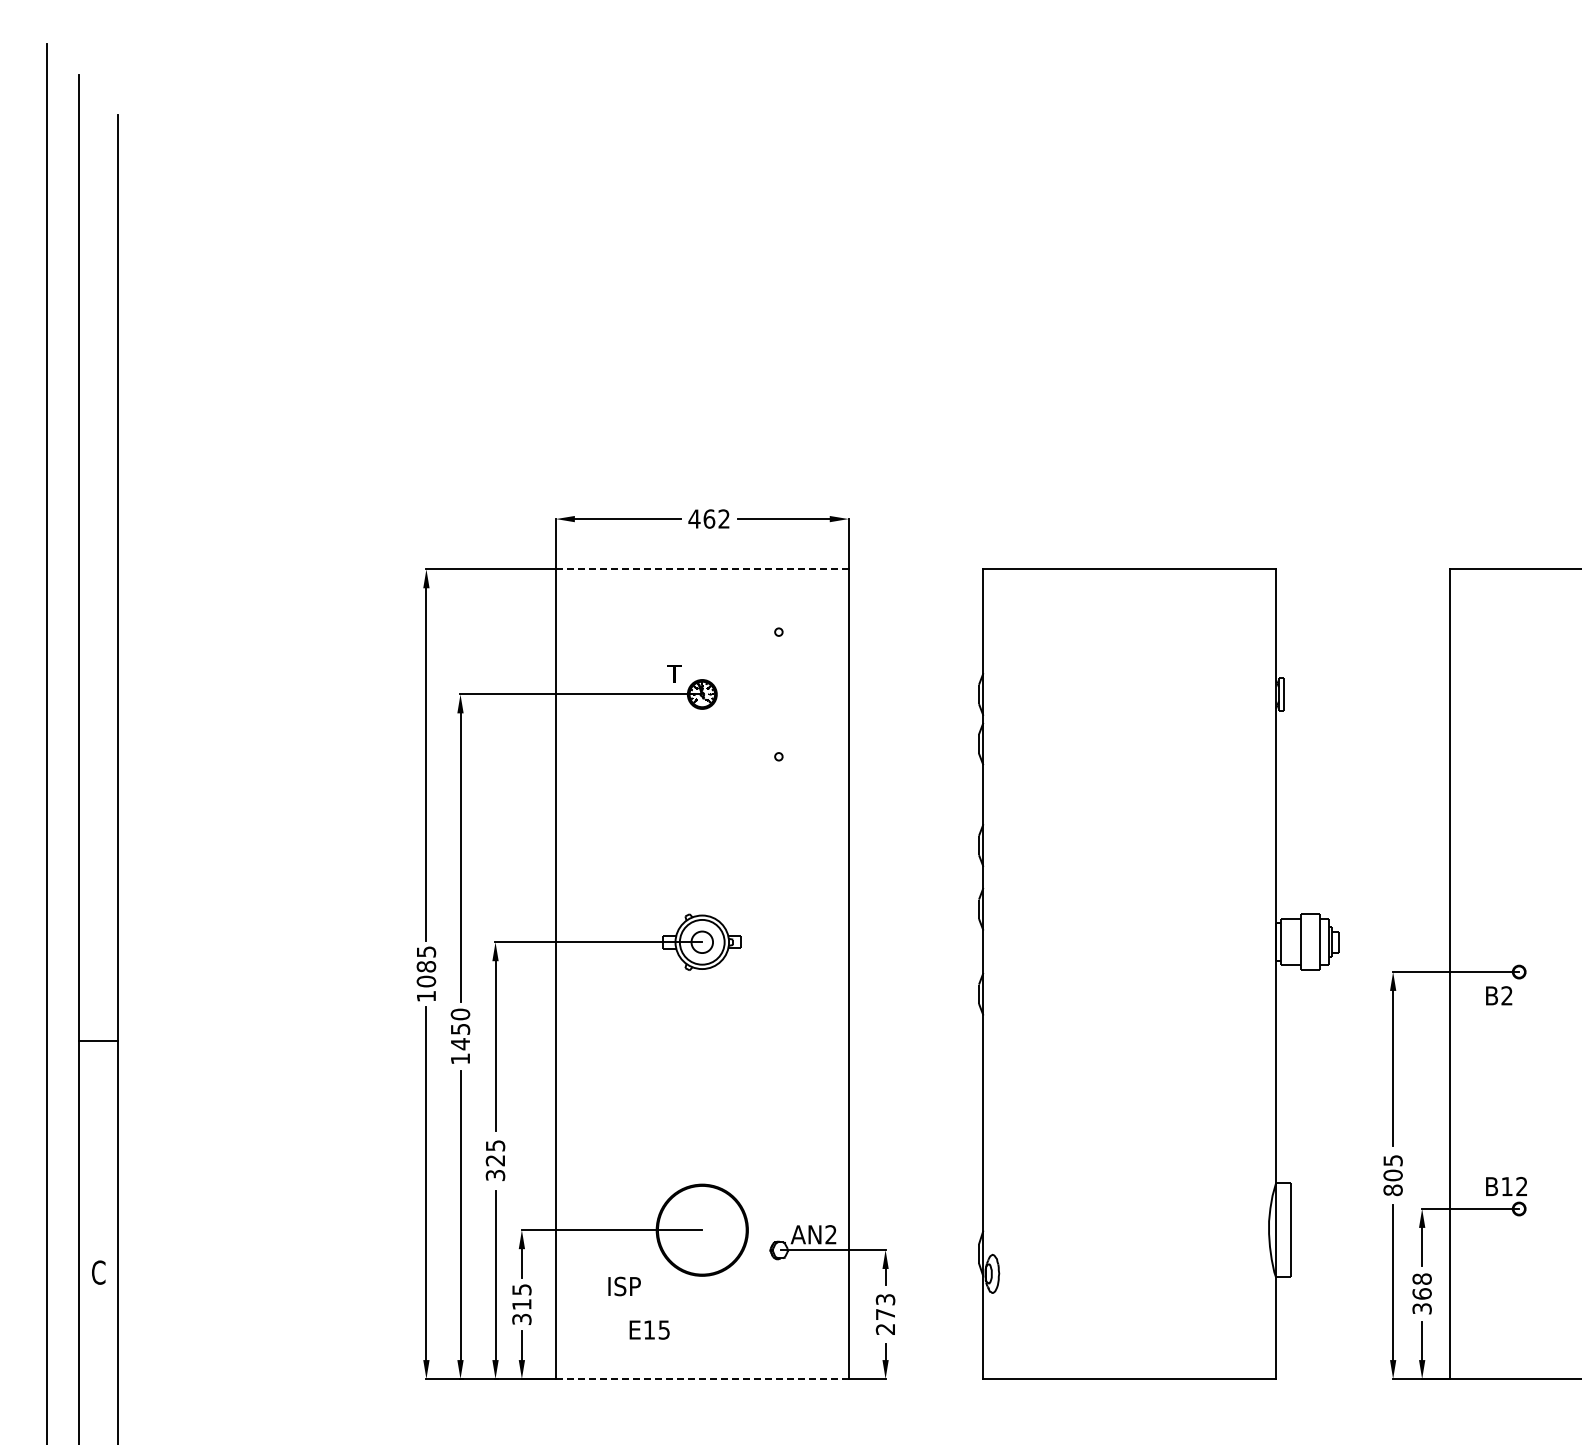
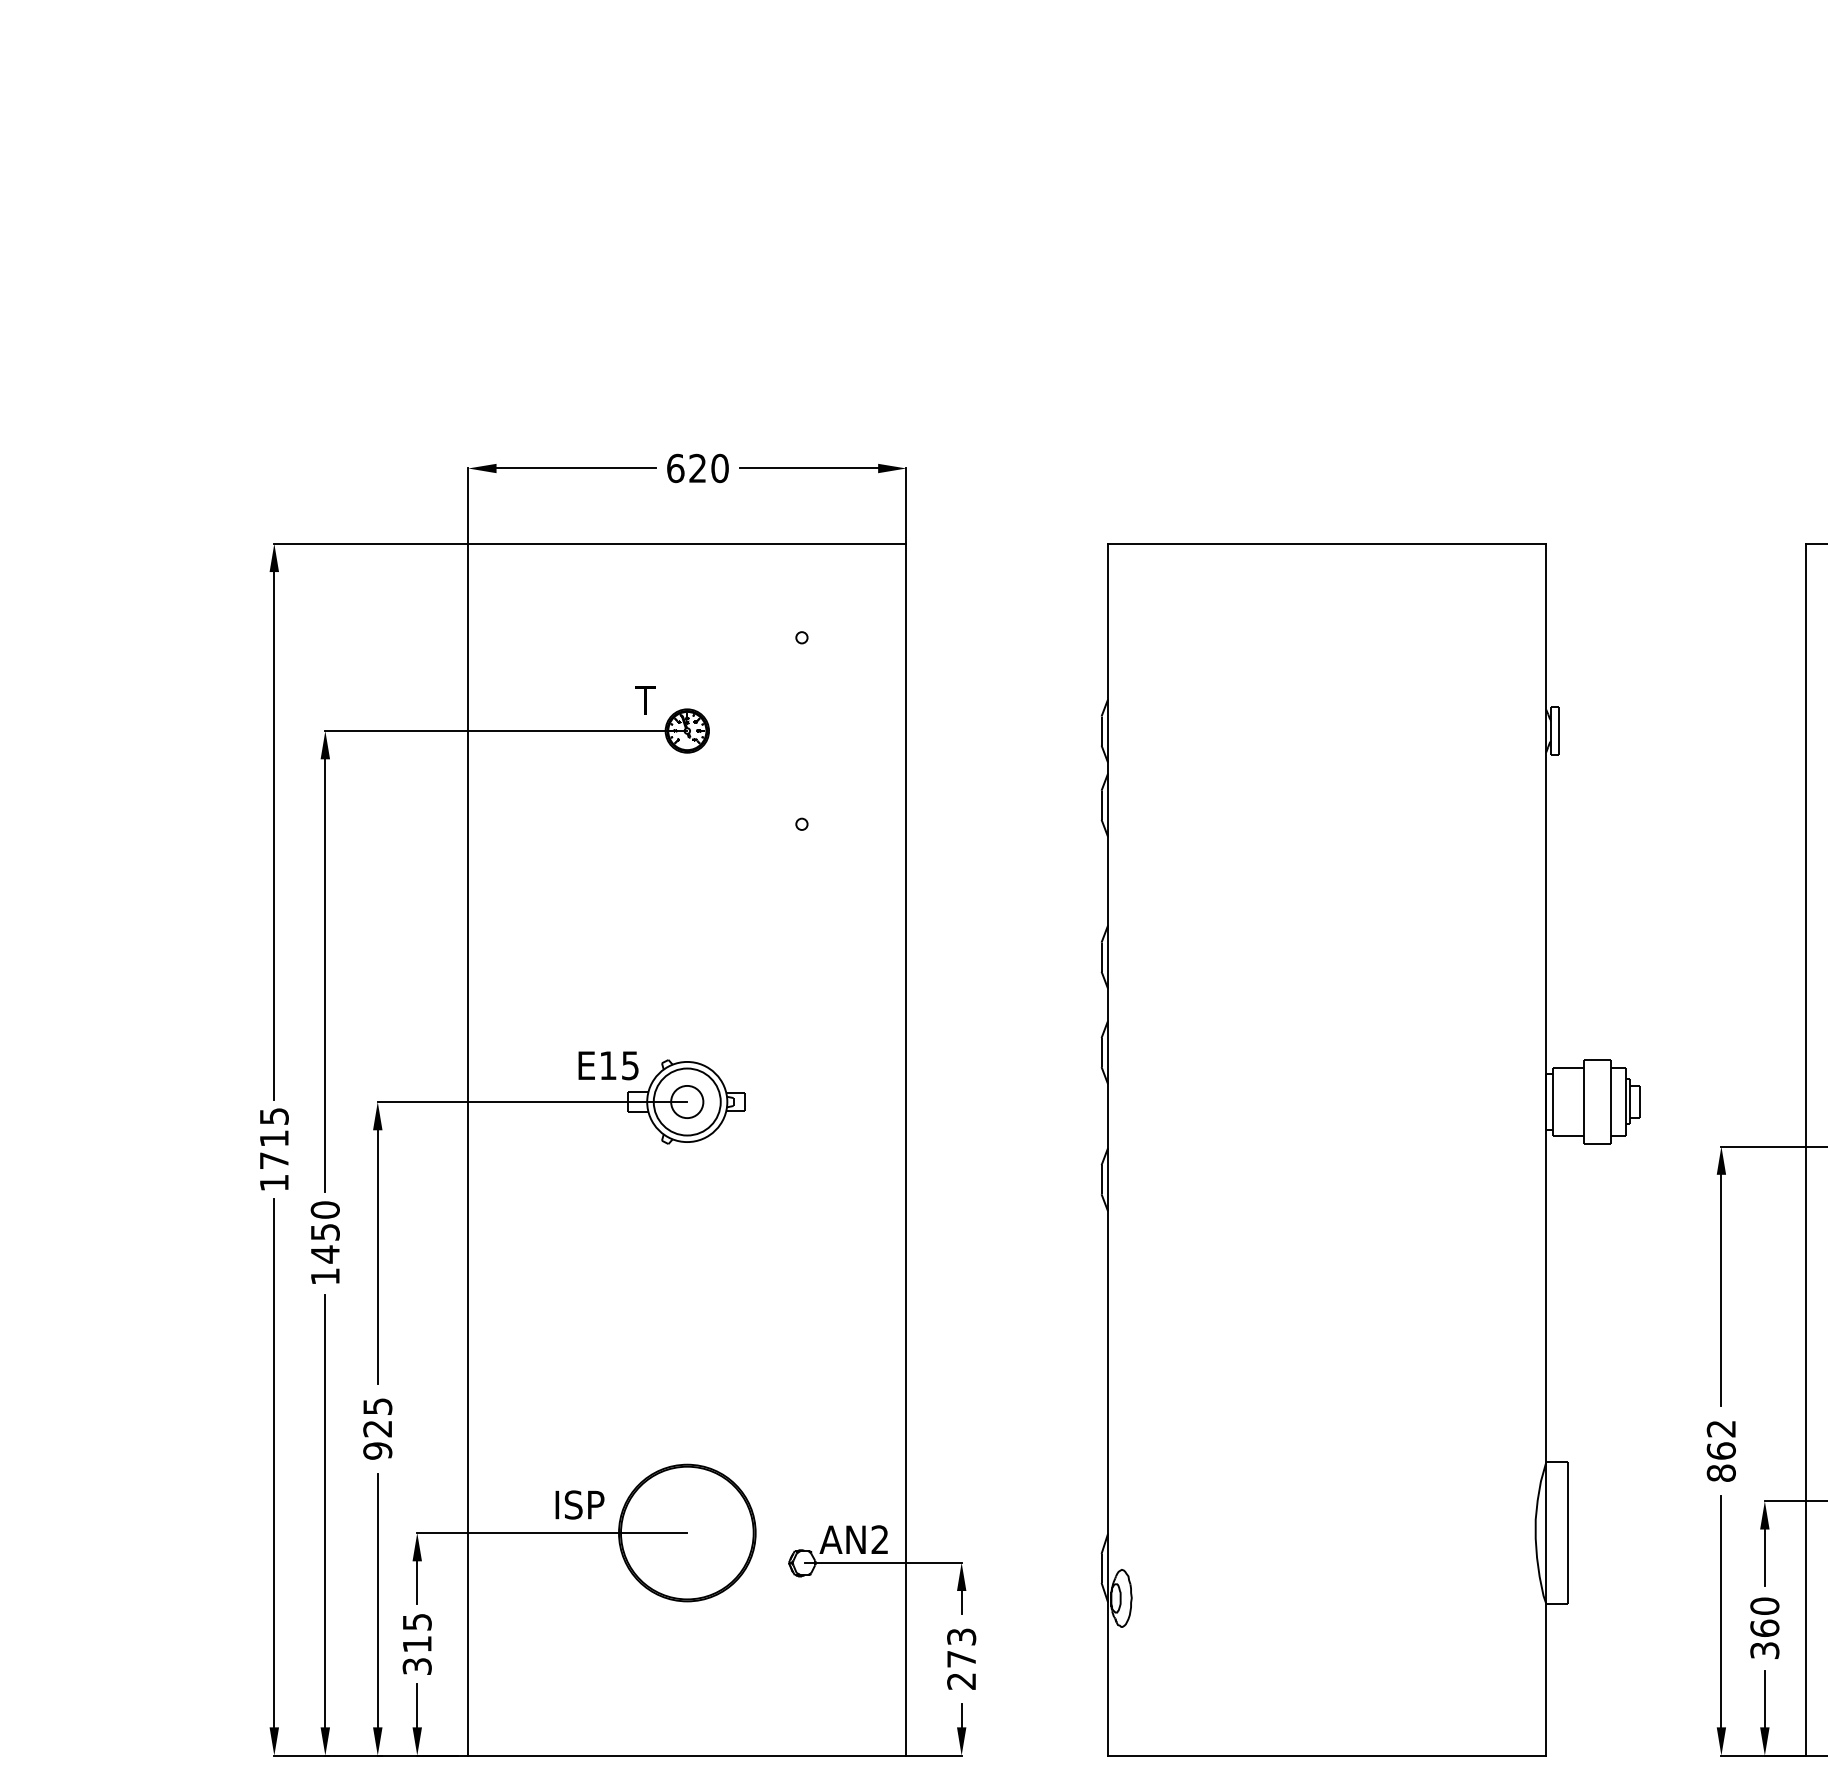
text: (708, 518) -> (696, 467), 462 -> 620
line: (701, 569) -> (686, 543), dashed -> solid
text: (426, 974) -> (274, 1150), 1085 -> 1715
text: (1392, 1168) -> (1720, 1440), 805 -> 862
text: (494, 1175) -> (376, 1451), 325 -> 925
text: (1421, 1278) -> (1763, 1605), 368 -> 360
text: (624, 1286) -> (579, 1504), moved
text: (649, 1329) -> (608, 1064), moved
line: (702, 1378) -> (687, 1754), dashed -> solid

